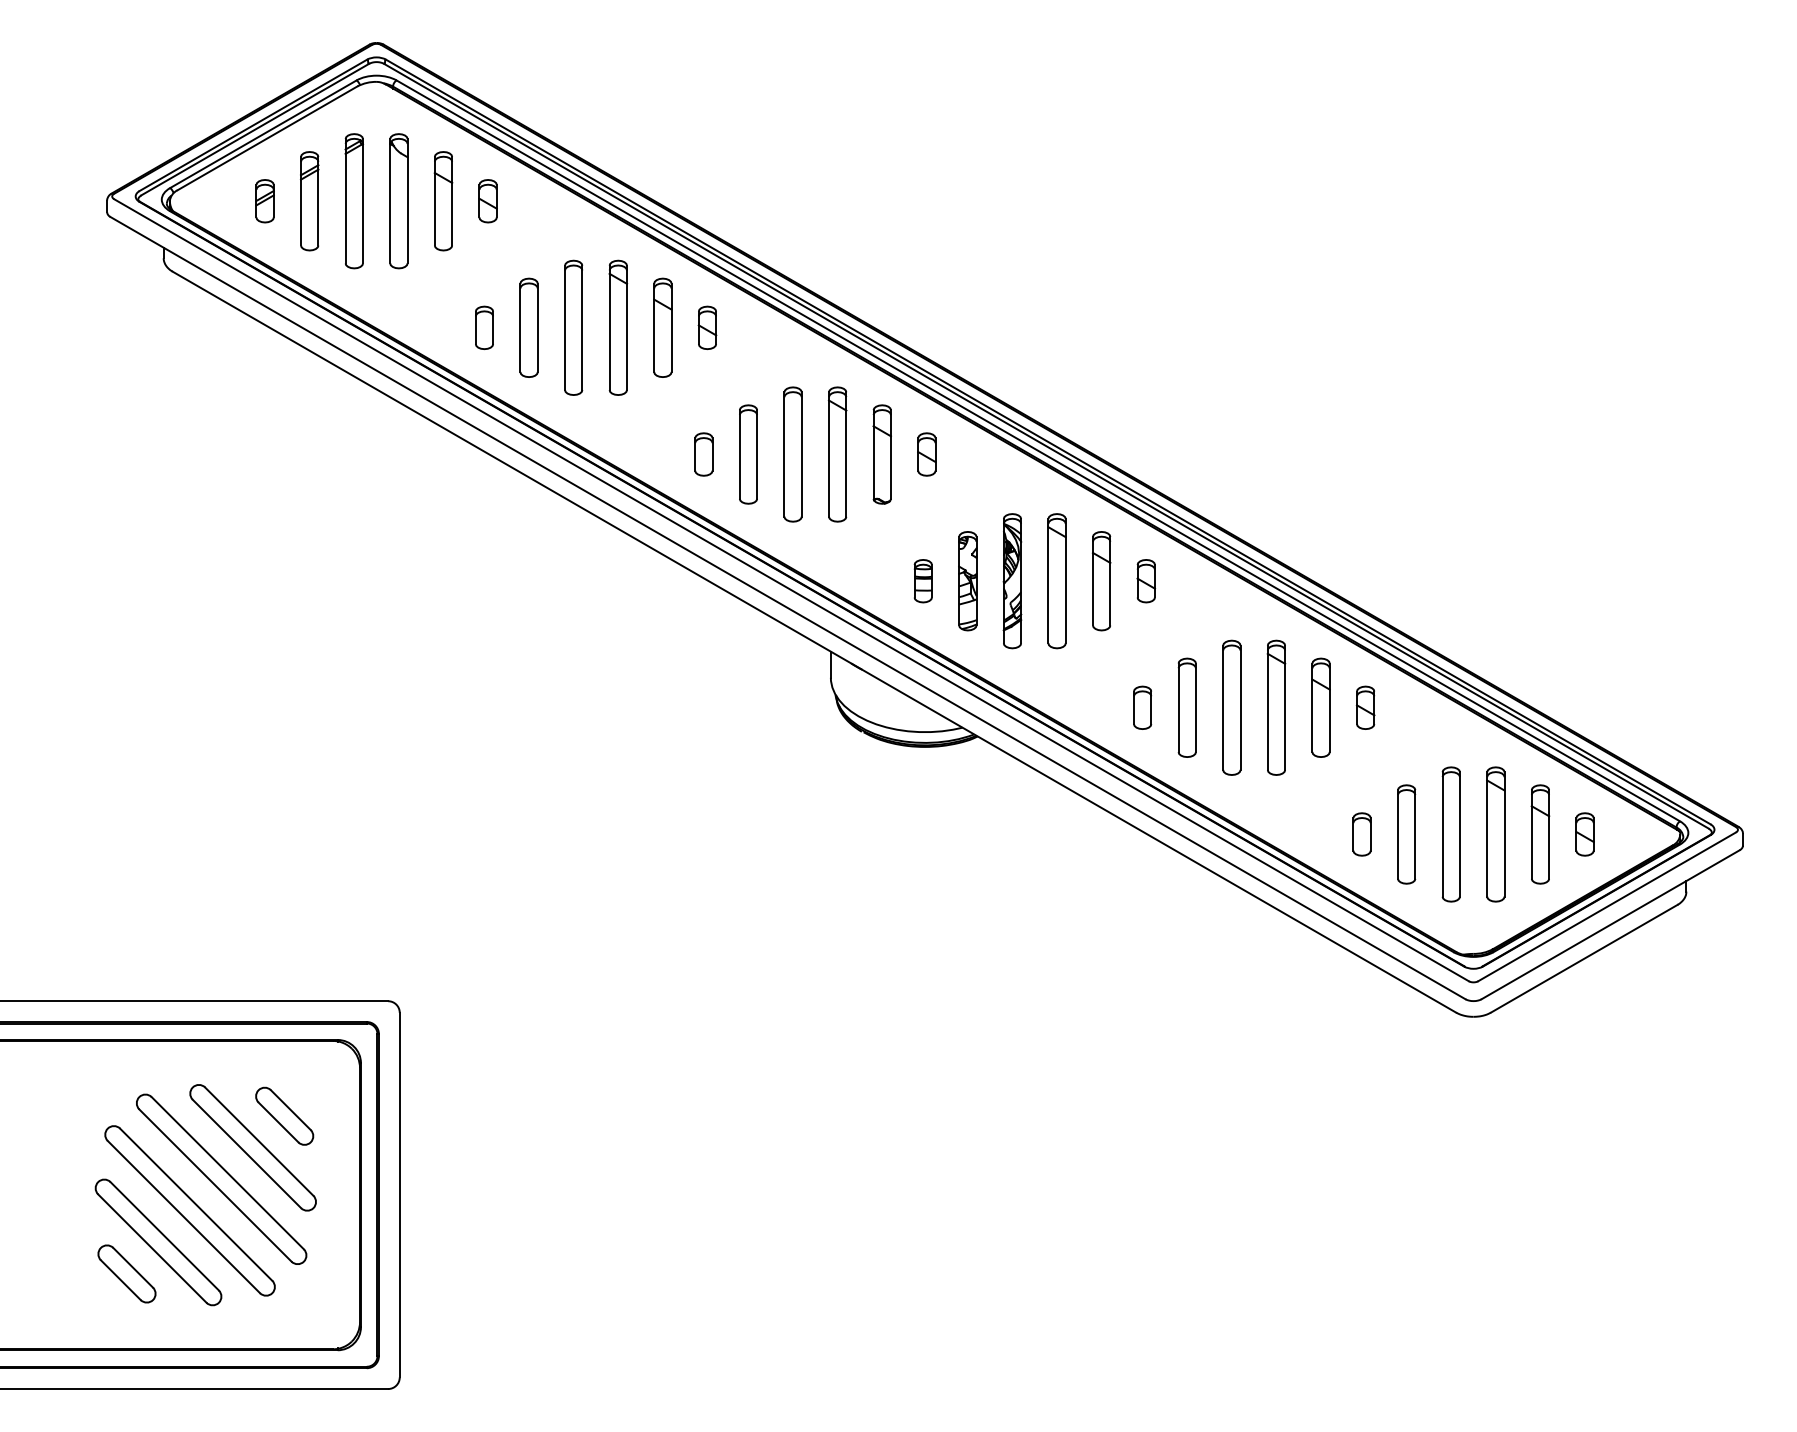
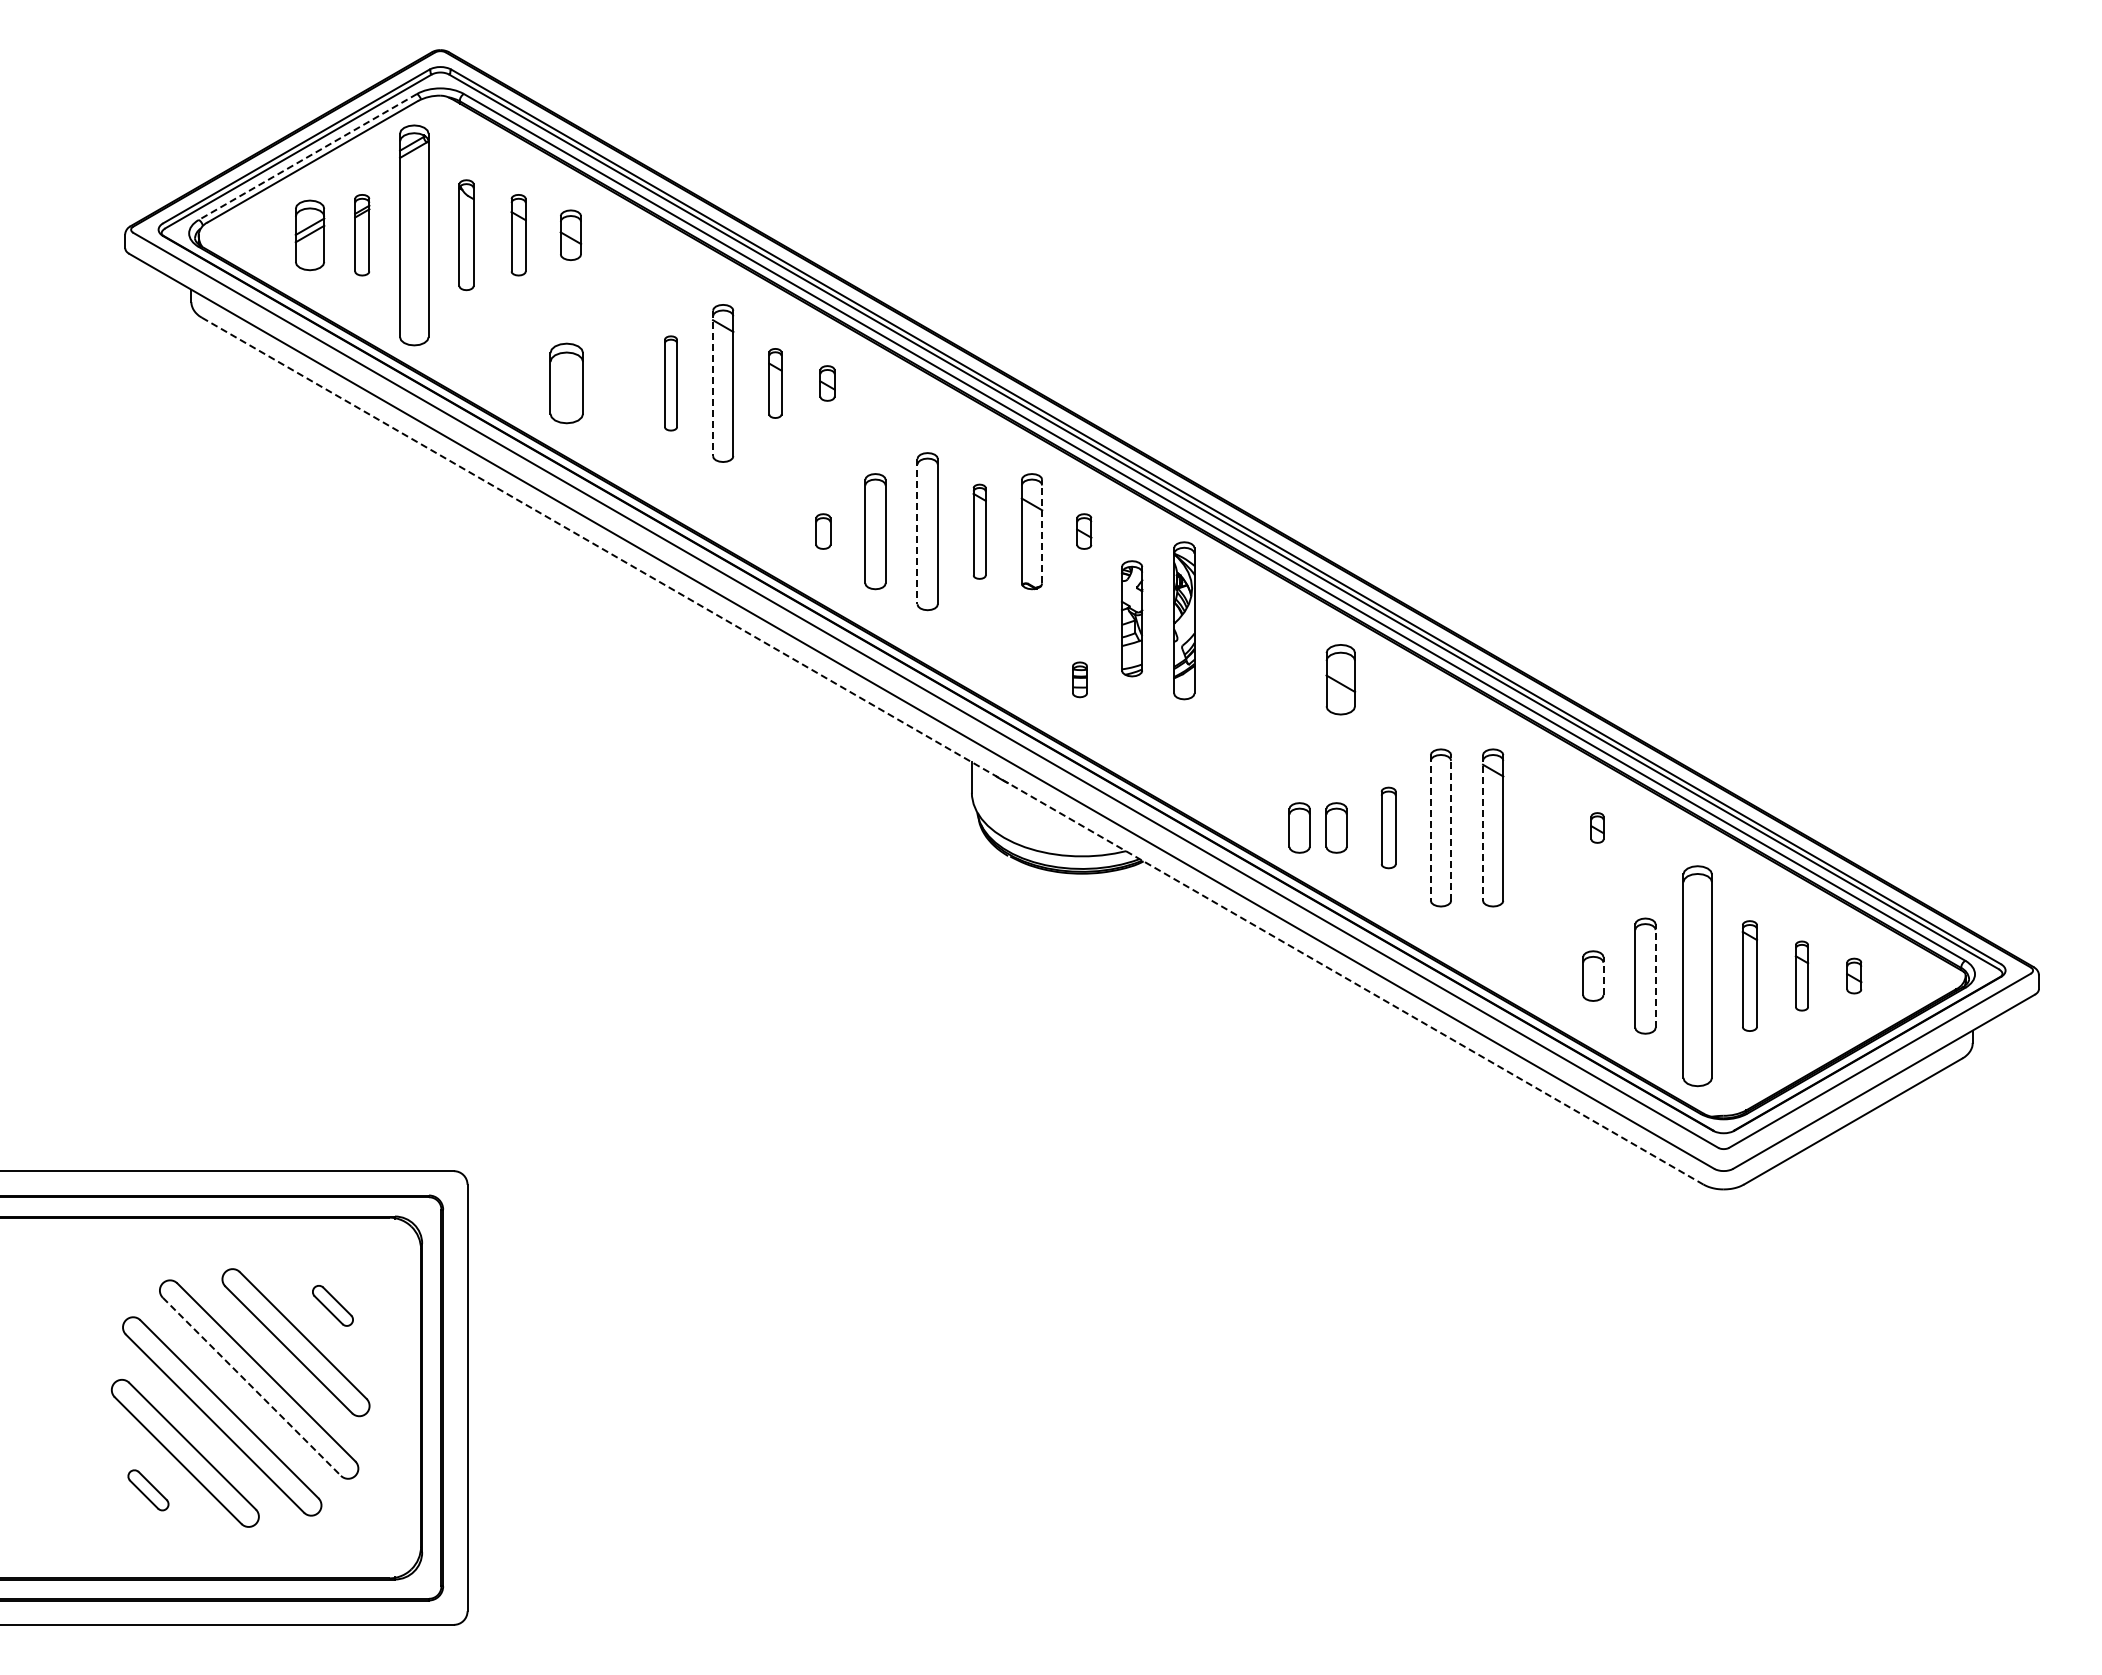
line: (262, 133) -> (307, 156), solid -> dashed
part: (264, 200) -> (309, 234), size x1.4
part: (309, 200) -> (362, 234), size x0.7
part: (354, 200) -> (414, 234), size x1.4
part: (398, 200) -> (466, 234), size x0.7
part: (443, 200) -> (518, 234), size x0.7
part: (484, 327) -> (566, 383), size x1.6
part: (528, 327) -> (618, 383), removed
part: (573, 327) -> (670, 383), size x0.6
line: (610, 327) -> (713, 383), solid -> dashed
part: (663, 327) -> (775, 383), size x0.6
part: (707, 327) -> (827, 383), size x0.7
part: (704, 454) -> (823, 531), size x0.7
line: (784, 454) -> (917, 531), solid -> dashed
part: (837, 454) -> (979, 531), size x0.6
line: (891, 454) -> (1042, 531), solid -> dashed
part: (927, 454) -> (1084, 531), size x0.7
part: (922, 580) -> (1079, 679), size x0.7
part: (968, 580) -> (1132, 618), moved
part: (1012, 580) -> (1184, 620), moved
part: (1057, 580) -> (1236, 679), removed
part: (1101, 580) -> (1288, 679), removed
part: (1145, 580) -> (1340, 679), size x1.4
line: (814, 642) -> (952, 751), solid -> dashed
part: (1110, 707) -> (1299, 827), added
part: (1186, 707) -> (1388, 827), size x0.7
line: (1222, 707) -> (1430, 827), solid -> dashed
line: (1240, 707) -> (1451, 827), solid -> dashed
line: (1267, 707) -> (1482, 827), solid -> dashed
part: (1321, 707) -> (1545, 827), removed
part: (1365, 707) -> (1597, 827), size x0.6
part: (1451, 833) -> (1697, 975), size x1.4
part: (1495, 833) -> (1749, 975), size x0.7
part: (1540, 833) -> (1801, 975), size x0.6
part: (1585, 833) -> (1854, 975), size x0.7
line: (1370, 834) -> (1603, 976), solid -> dashed
line: (1415, 834) -> (1655, 976), solid -> dashed
part: (284, 1116) -> (332, 1305), size x0.6
line: (215, 1185) -> (251, 1386), solid -> dashed
part: (127, 1274) -> (148, 1490), size x0.6

